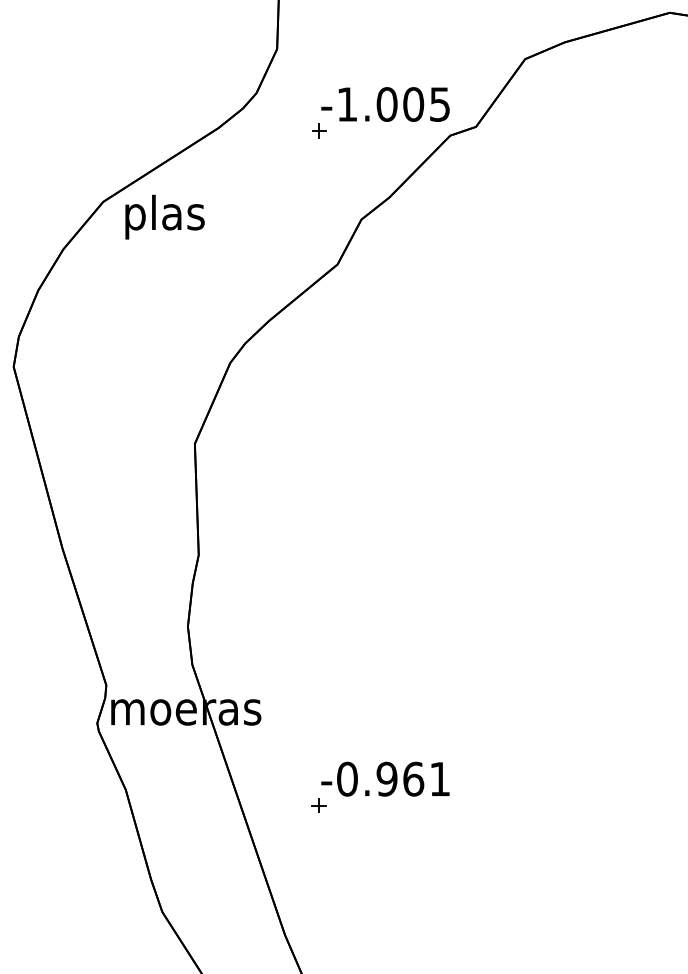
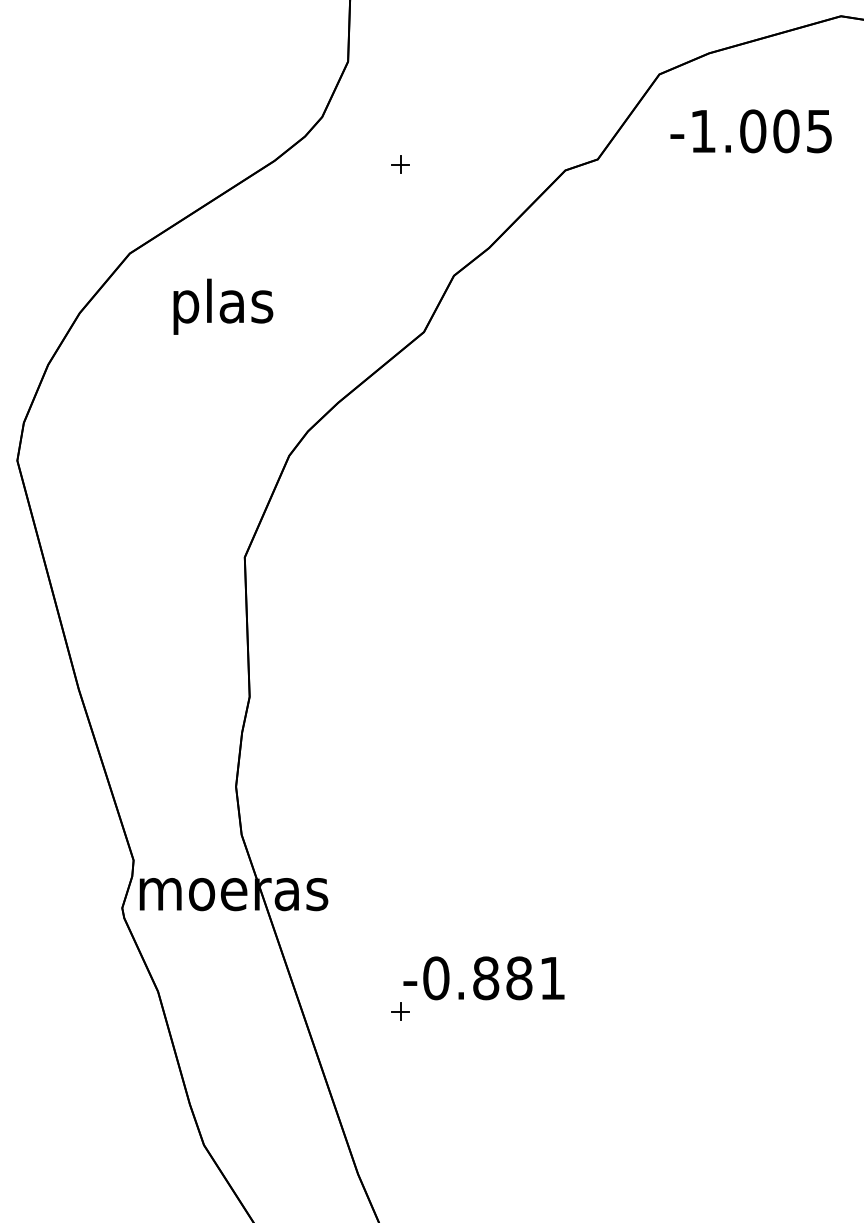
text: (385, 104) -> (750, 131), moved
text: (165, 216) -> (223, 306), moved
text: (400, 779) -> (502, 978), -0.961 -> -0.881

